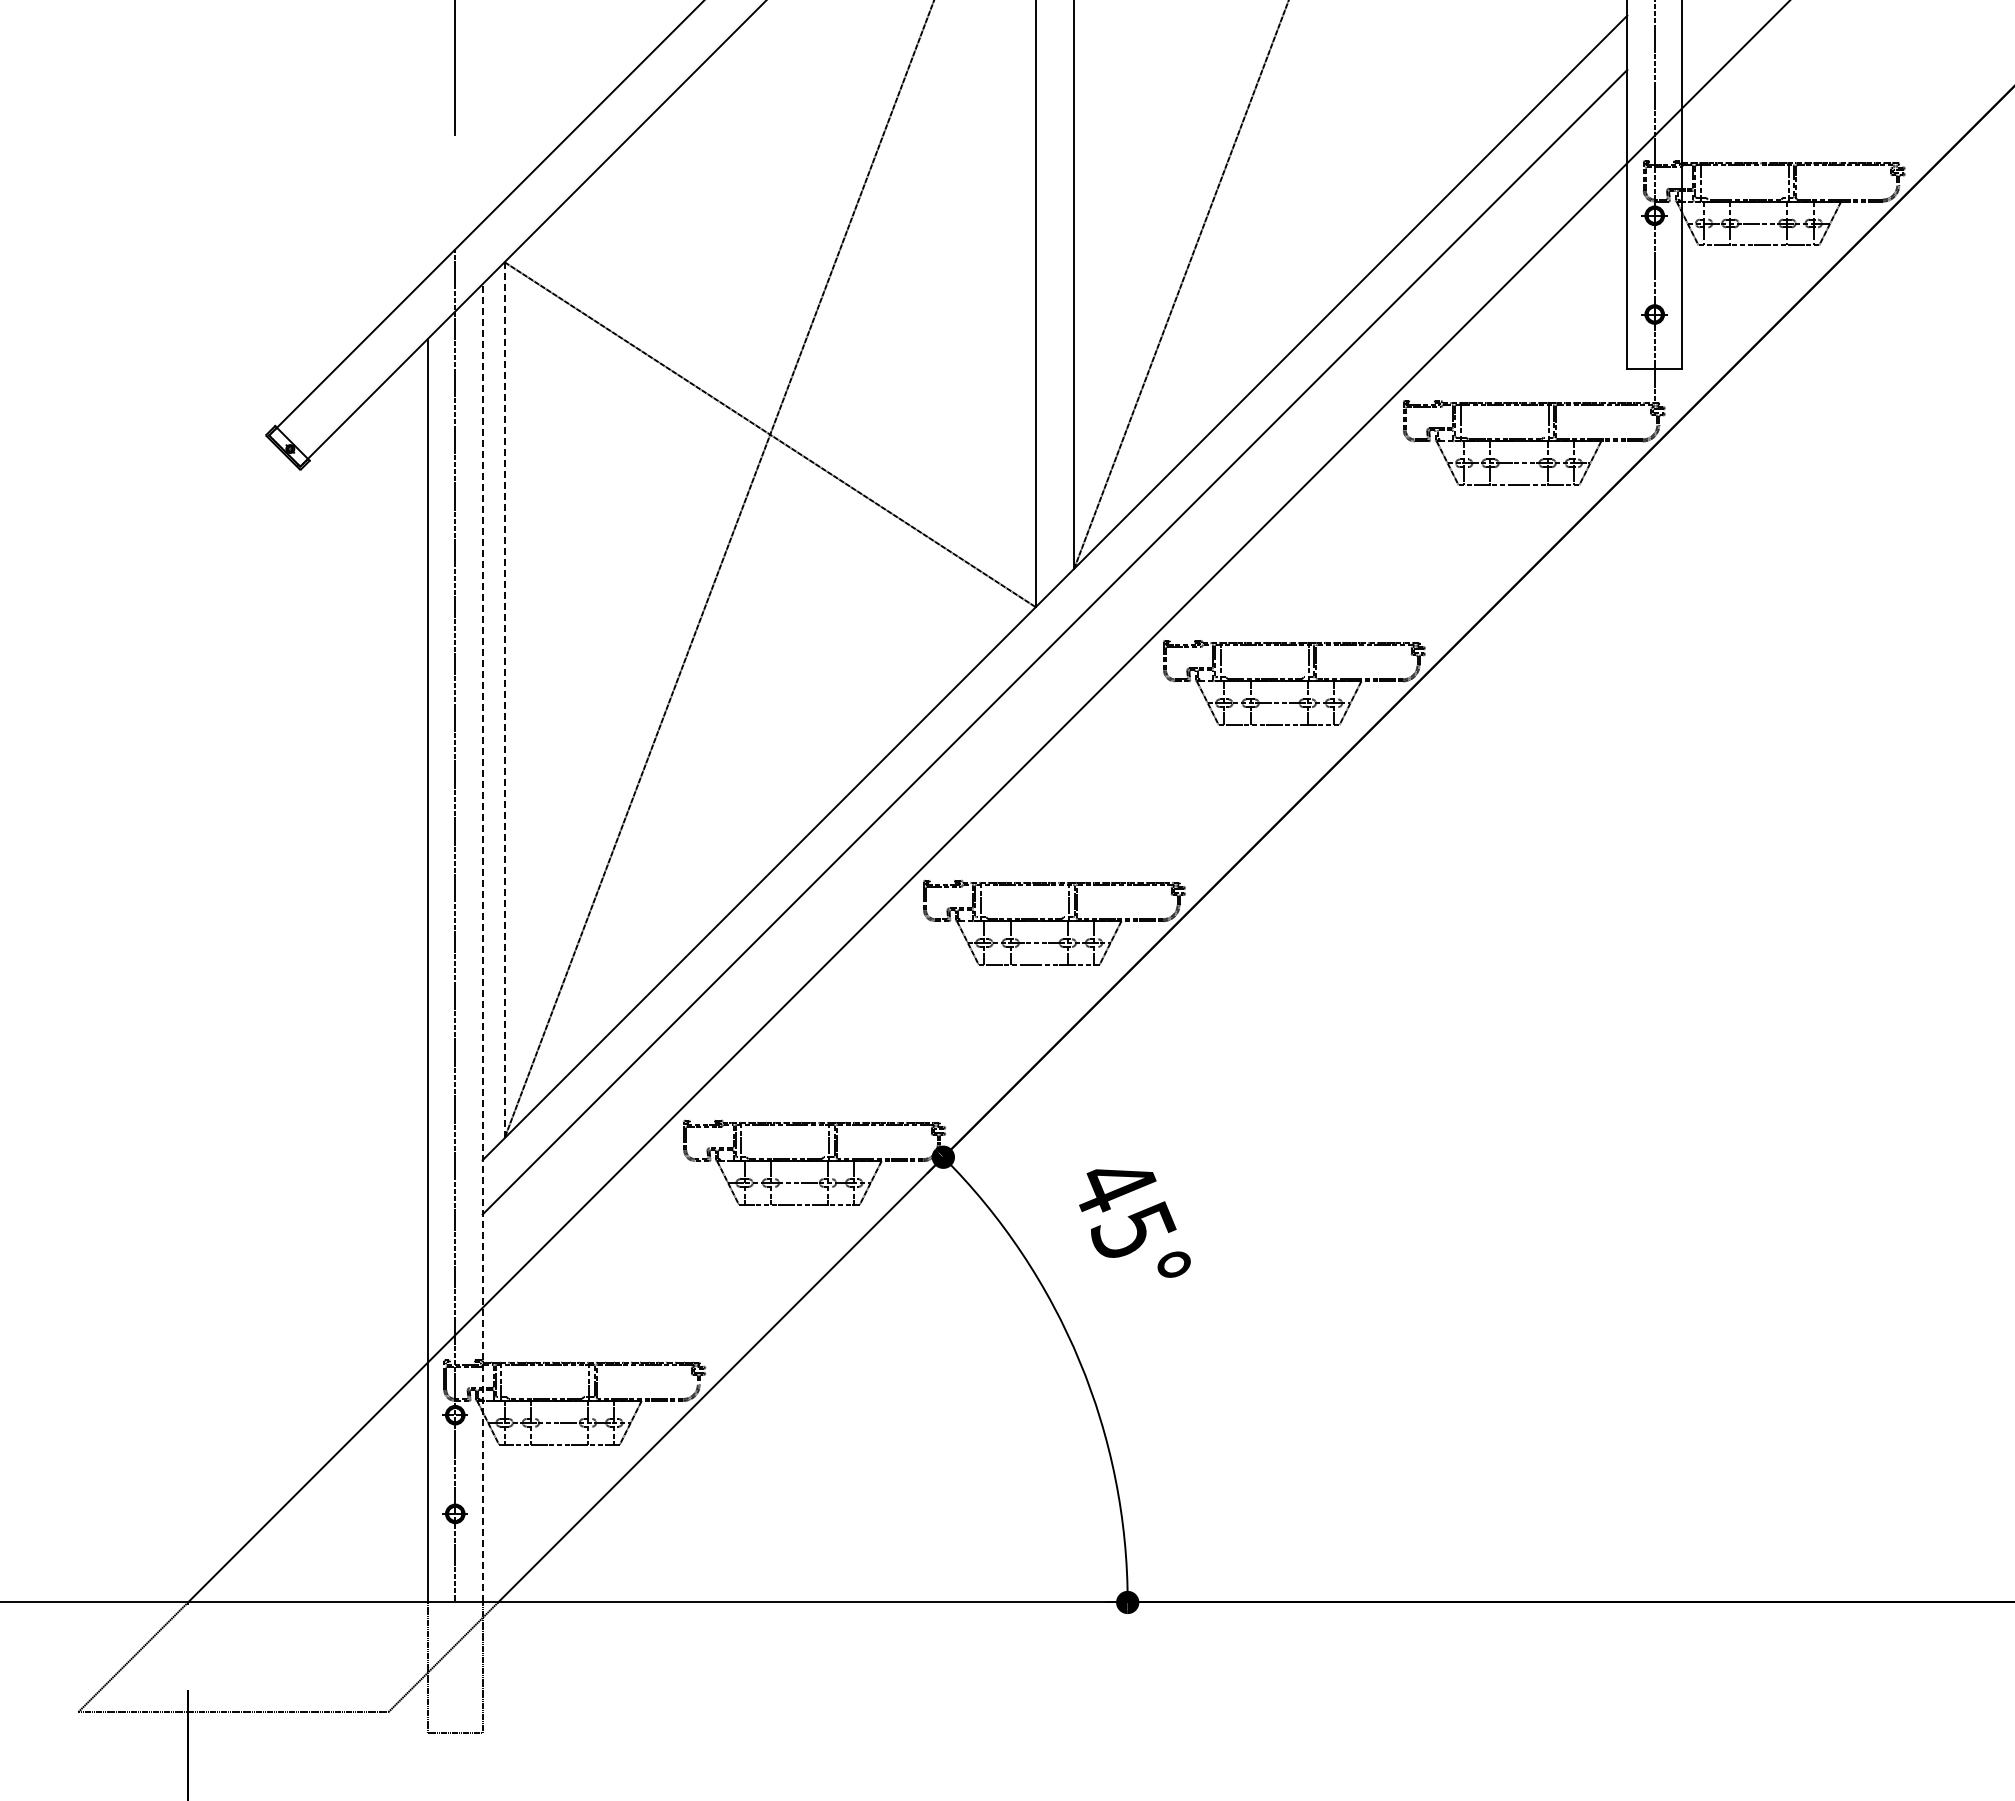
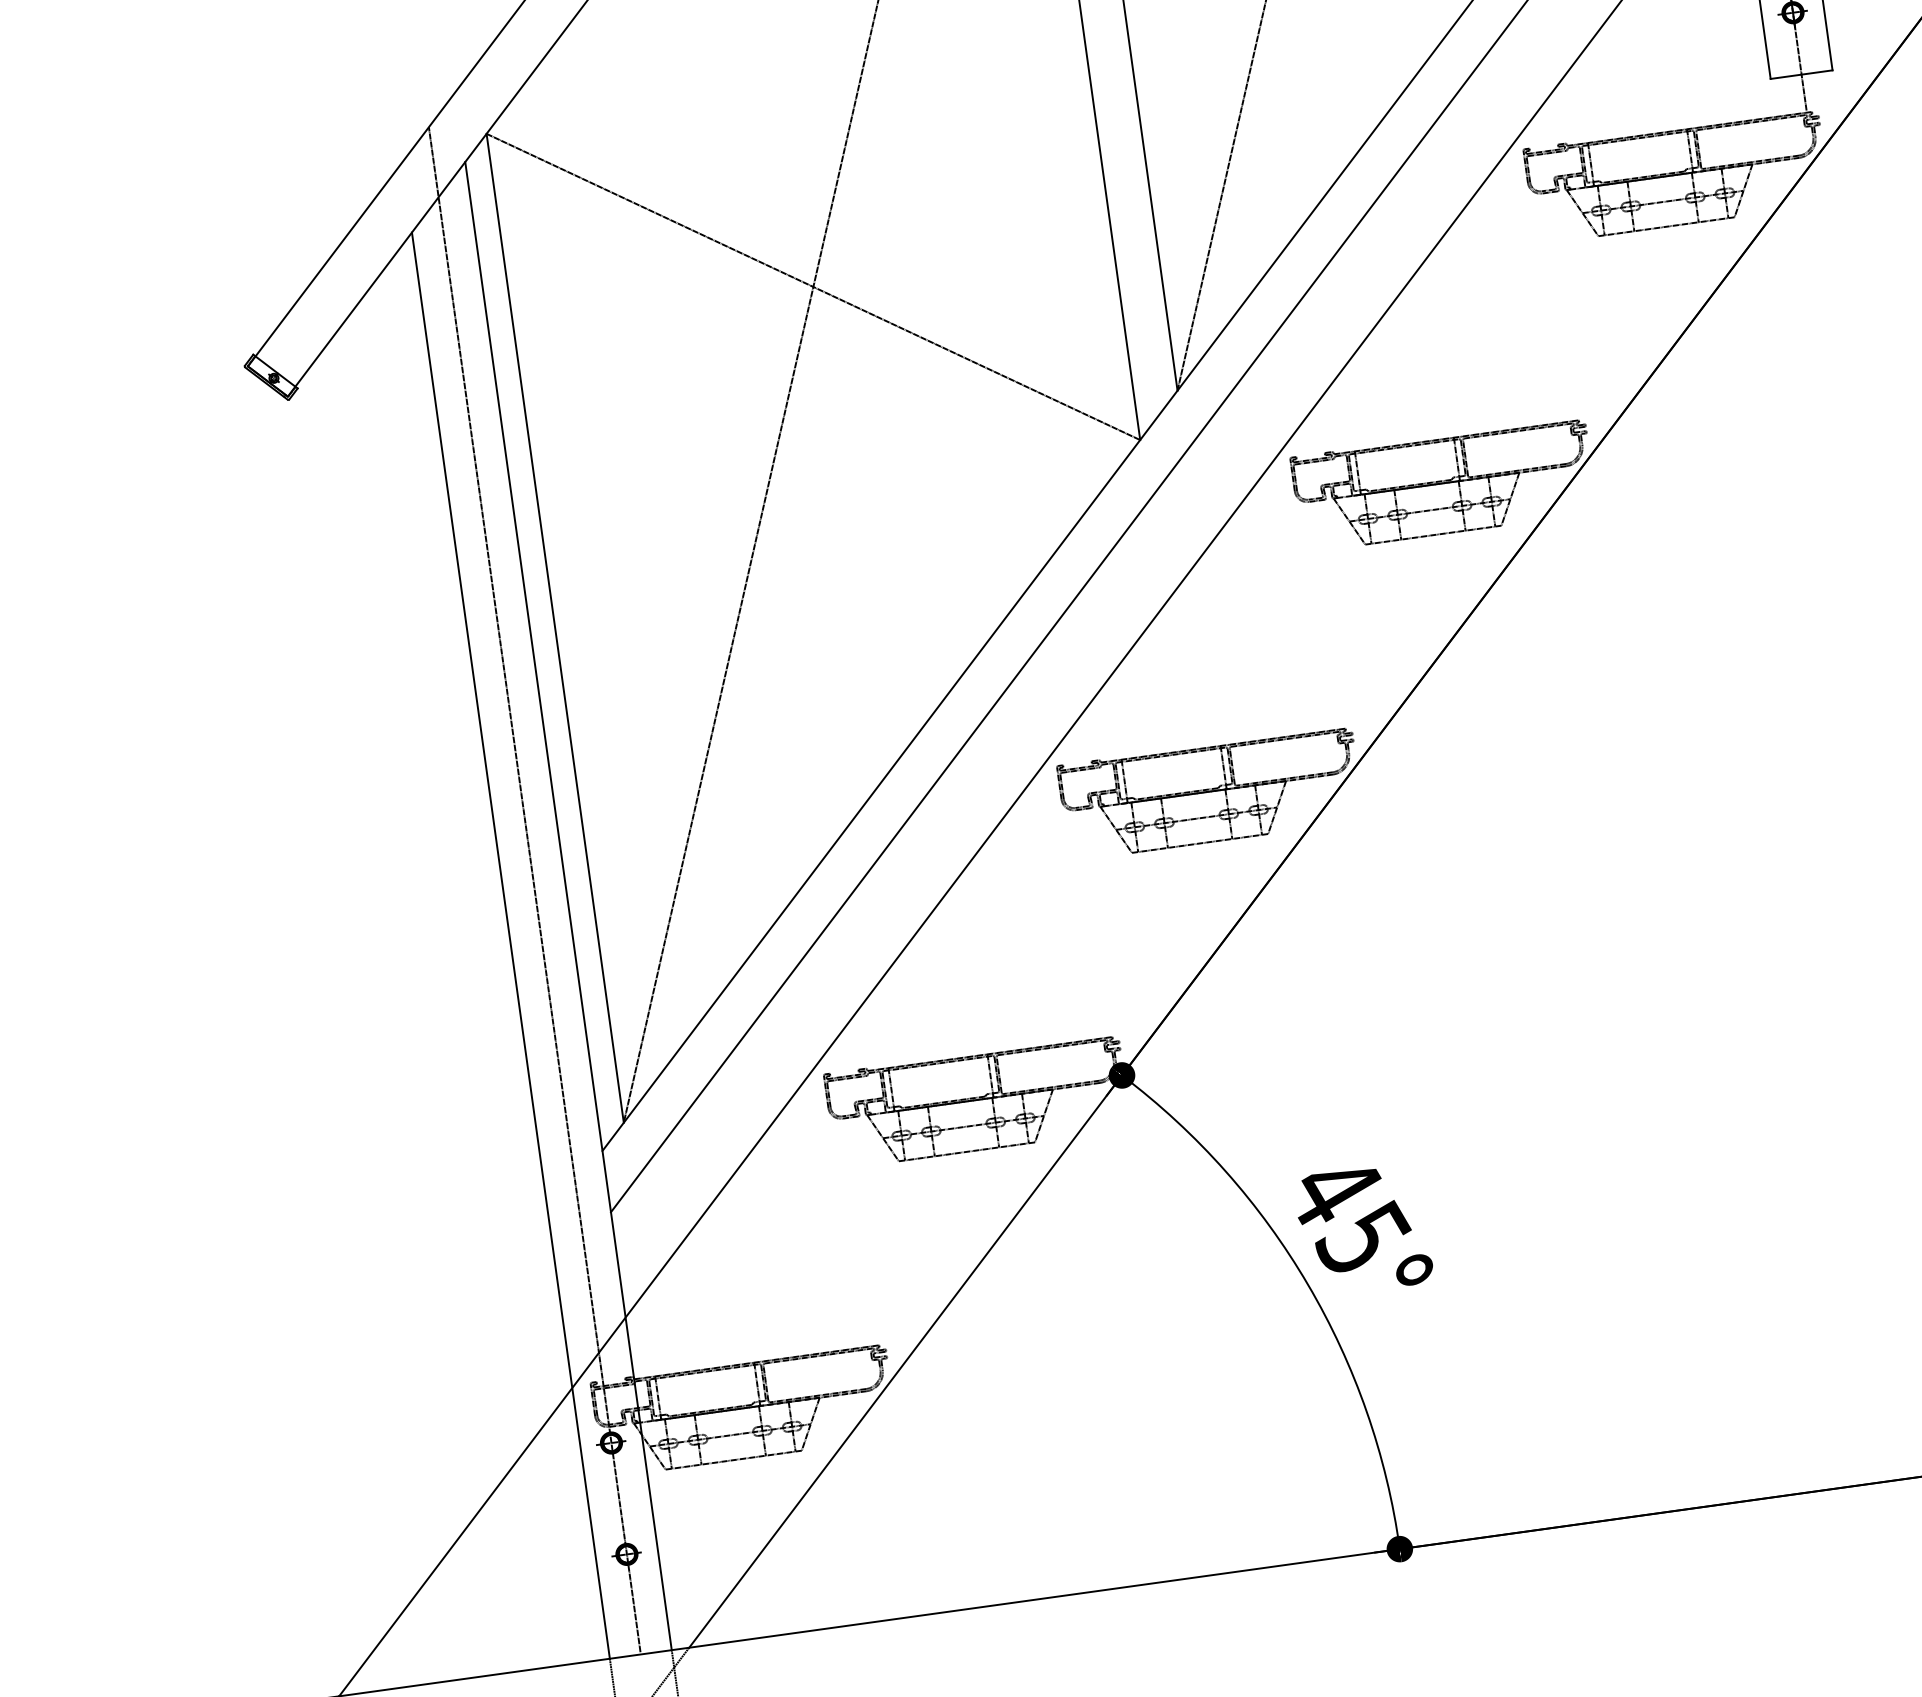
line: (504, 700) -> (555, 628), dashed -> solid
line: (482, 942) -> (568, 905), dashed -> solid
text: (1134, 1223) -> (1363, 1229), moved

